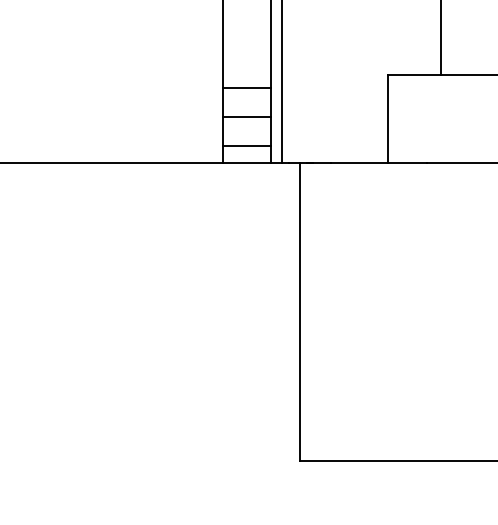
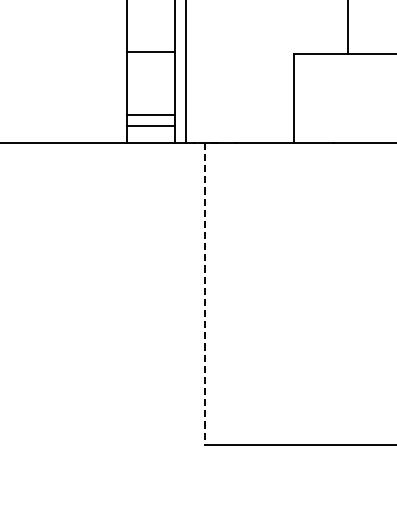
line: (246, 88) -> (150, 52), moved
line: (246, 117) -> (150, 115), moved
line: (299, 312) -> (204, 294), solid -> dashed

